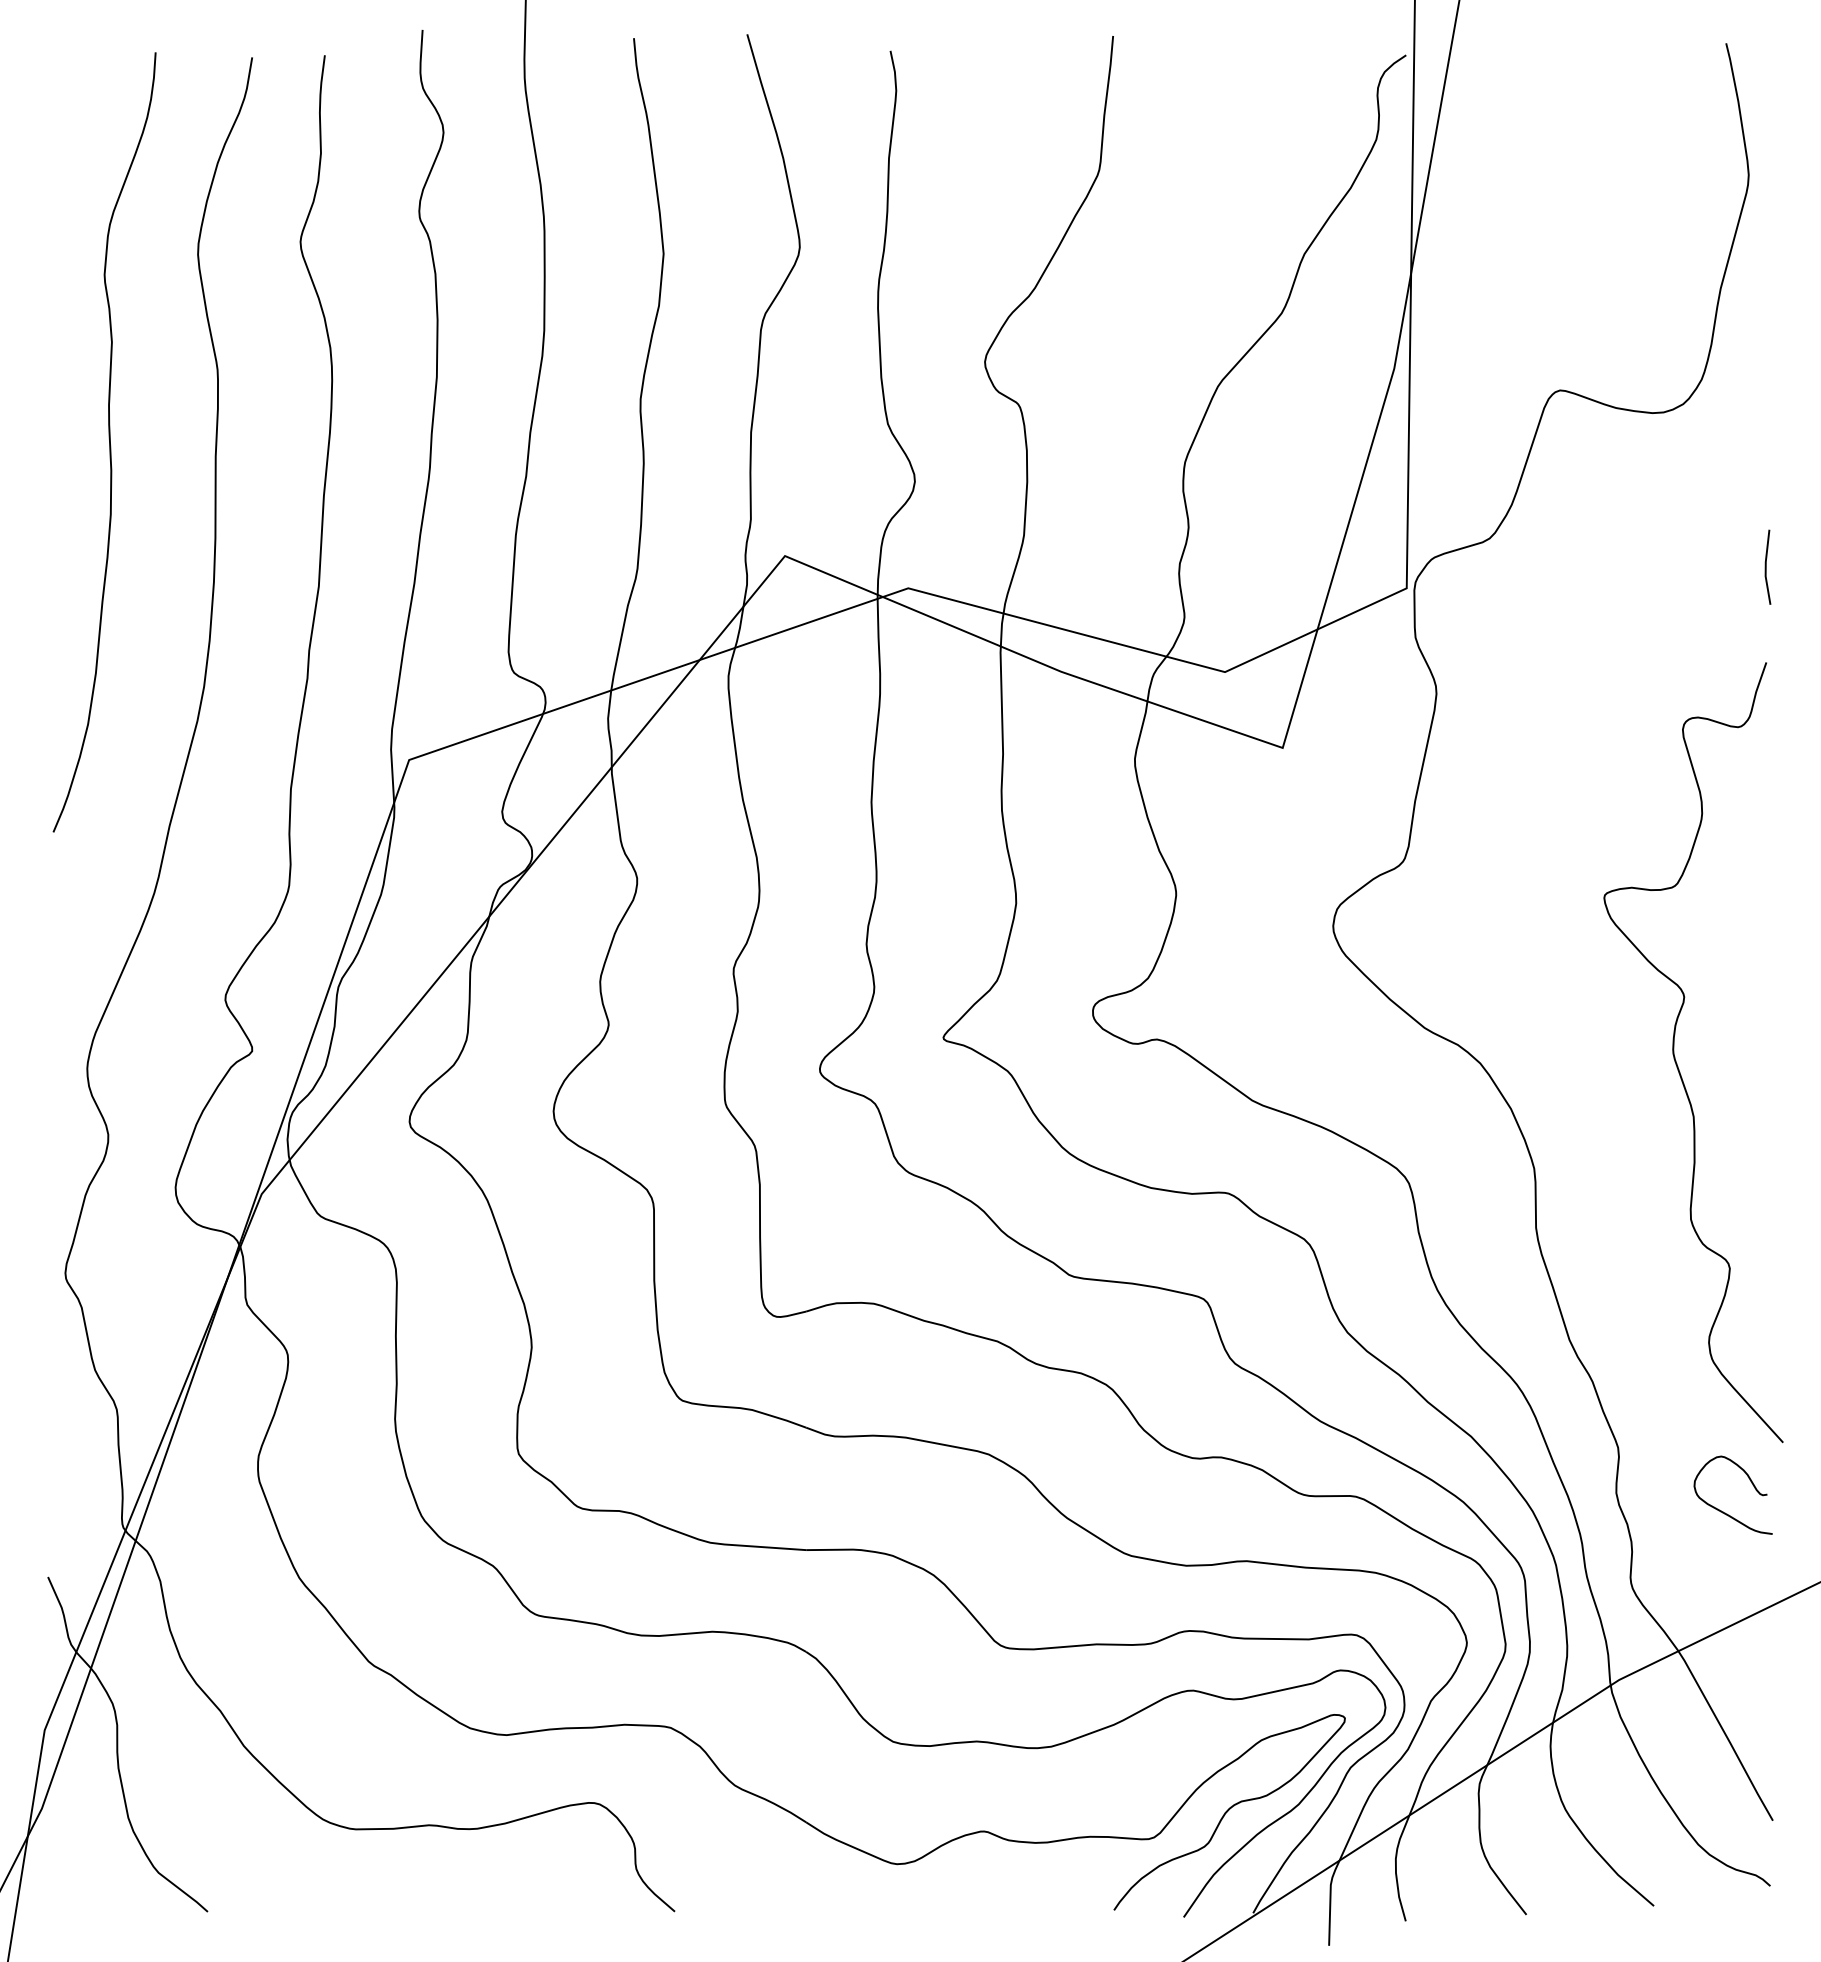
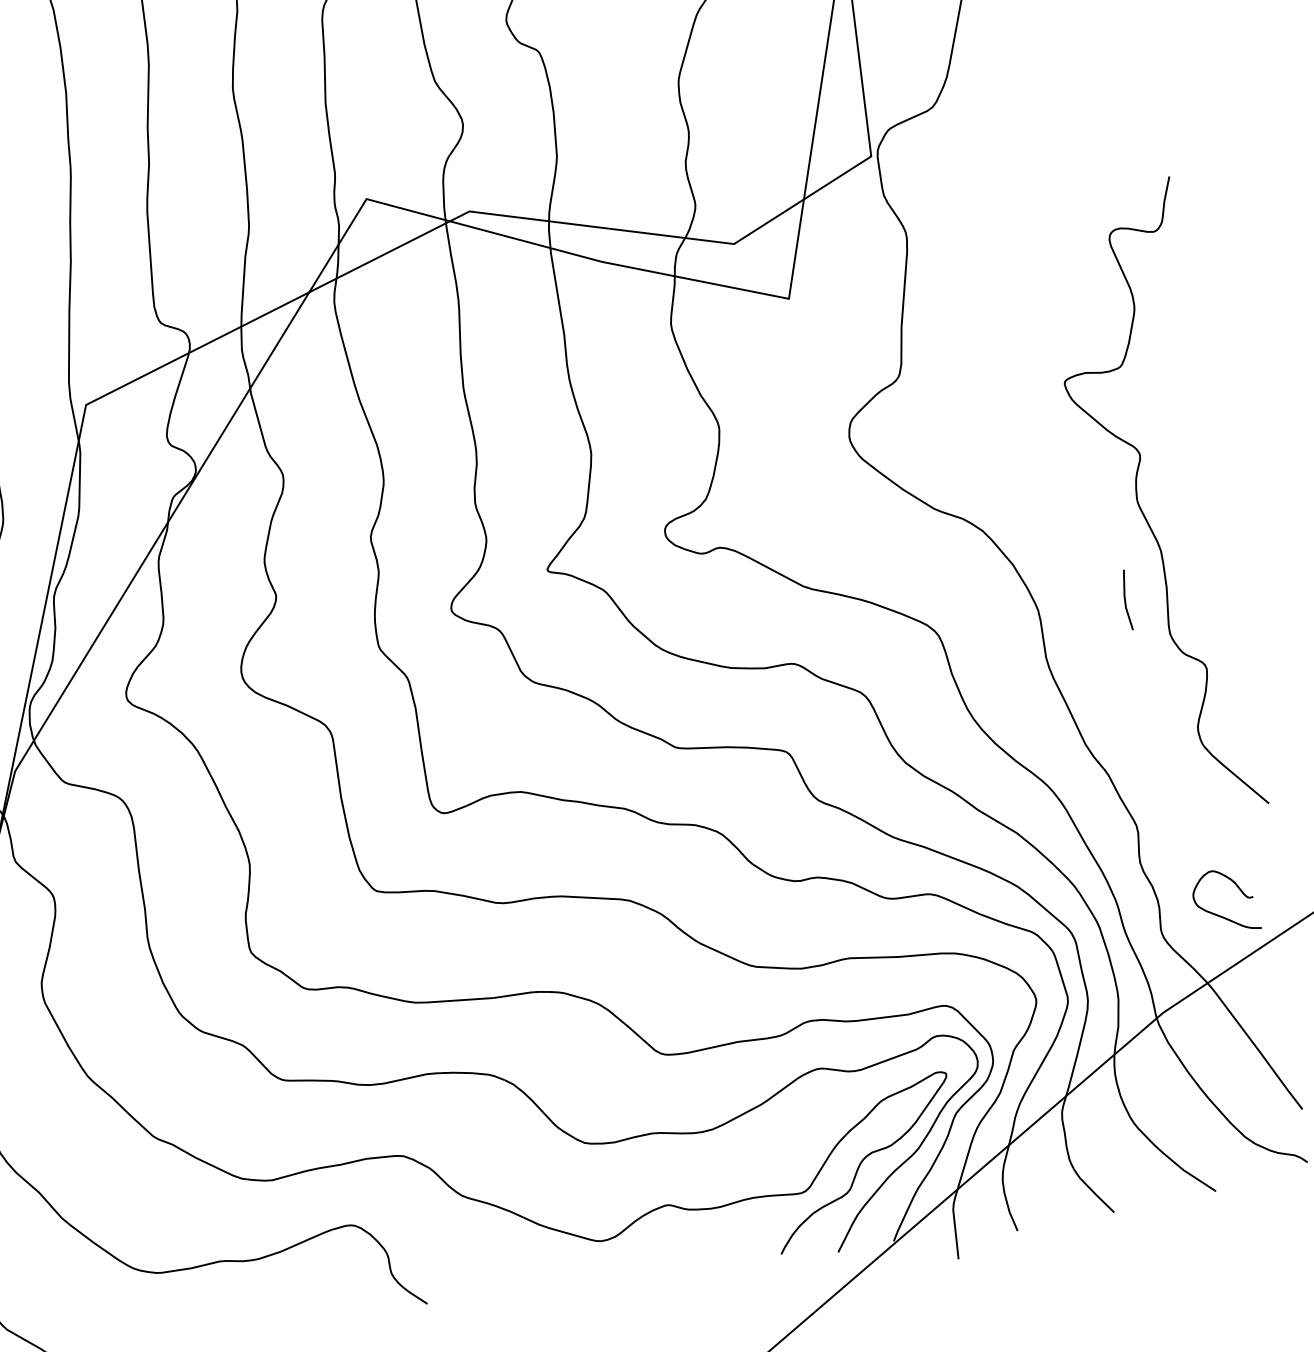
line: (1766, 566) -> (1125, 599), moved
curve: (1723, 1511) -> (1219, 915), moved

